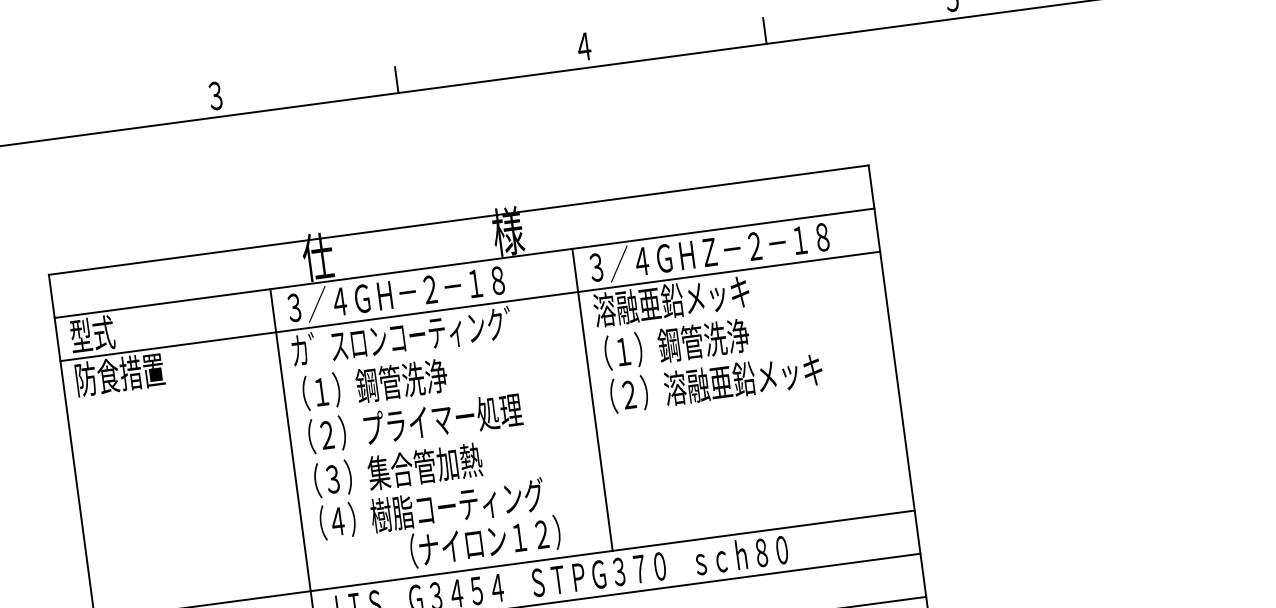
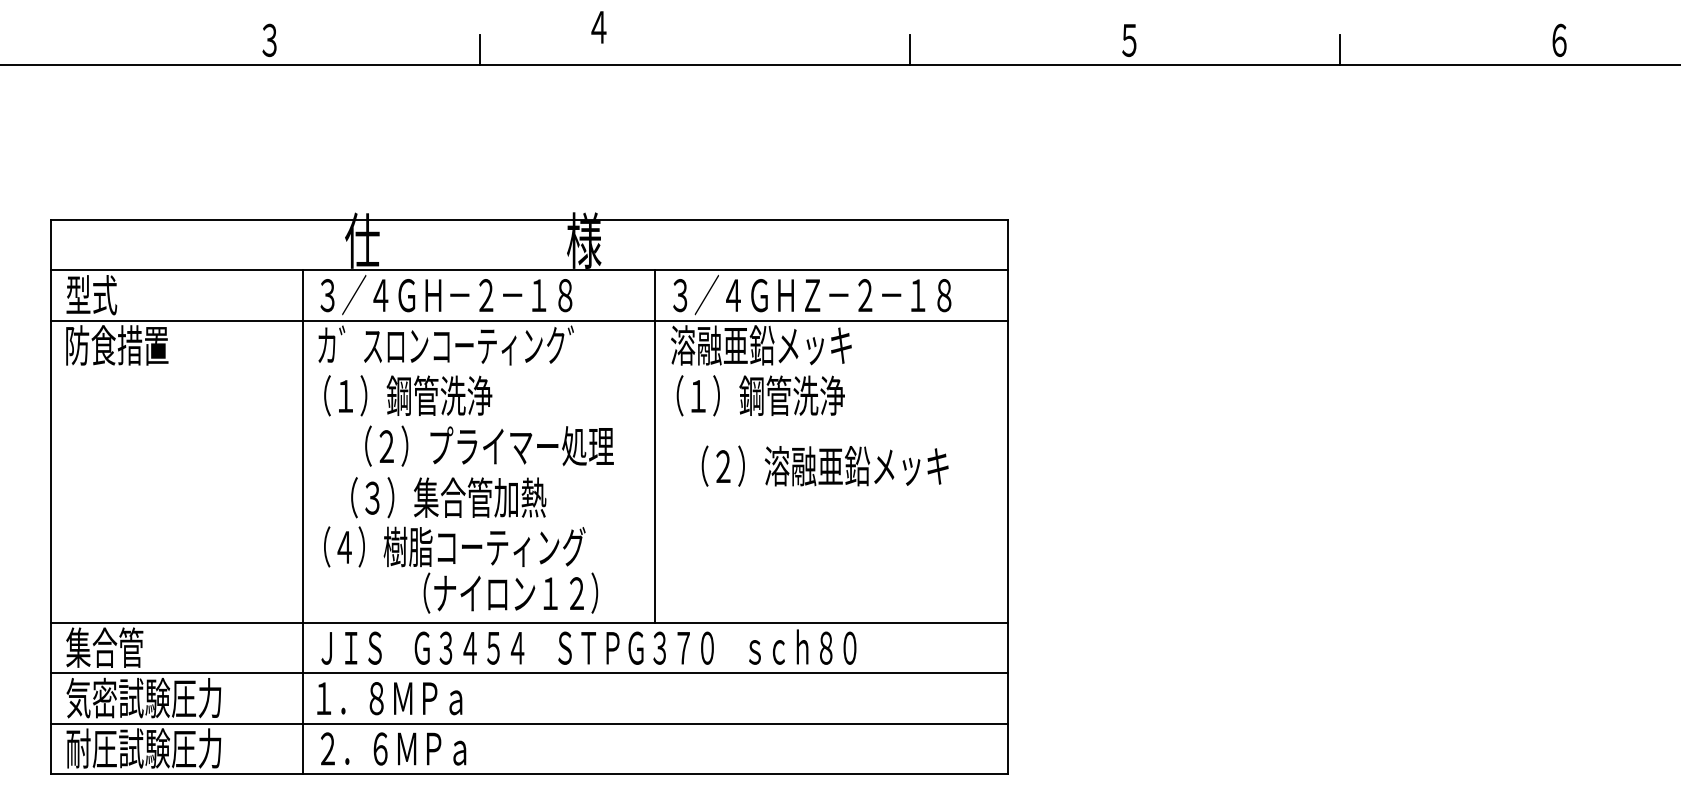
text: (583, 46) -> (598, 27), moved
text: (715, 382) -> (824, 465), moved
text: (415, 422) -> (489, 445), moved
text: (397, 470) -> (448, 497), moved

